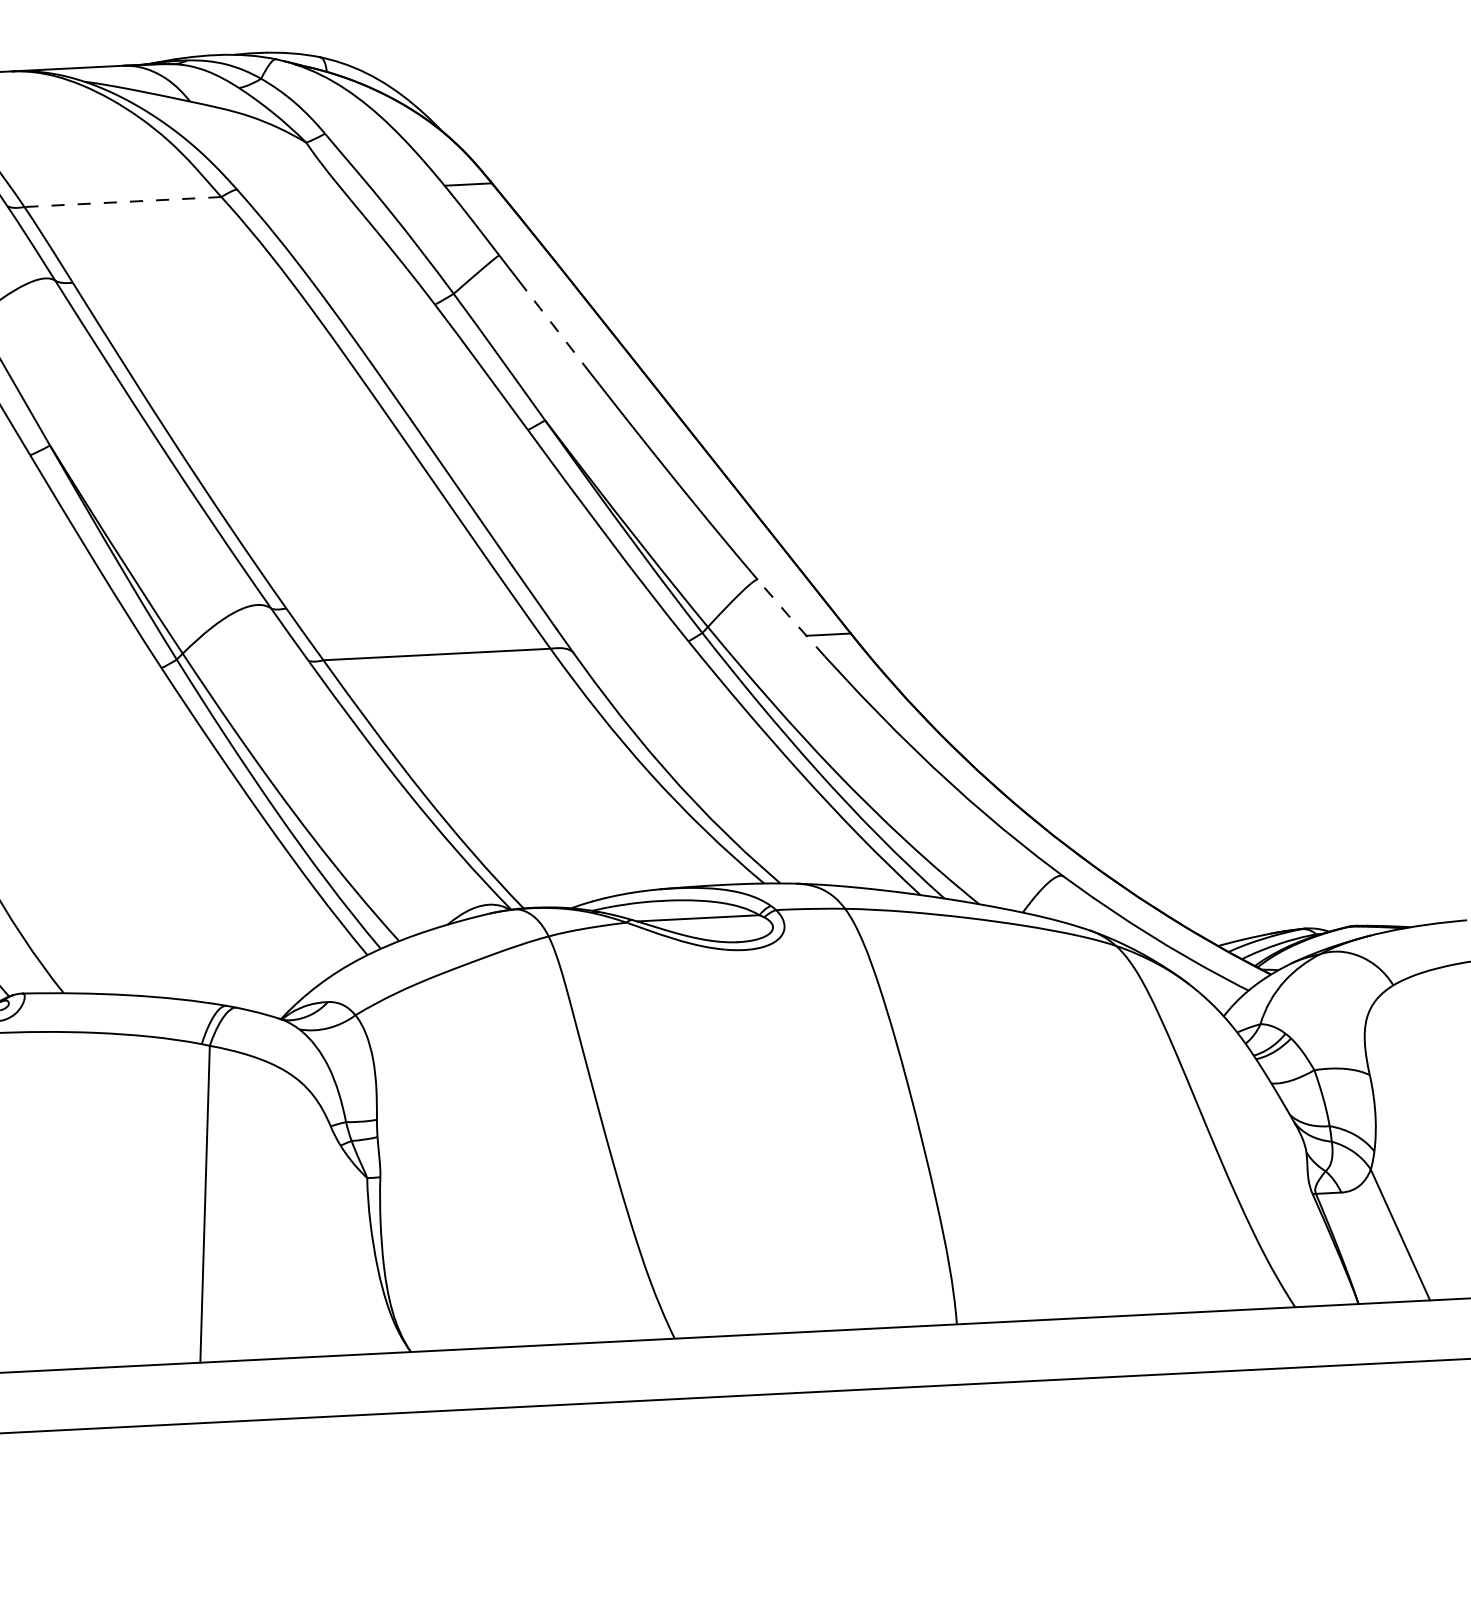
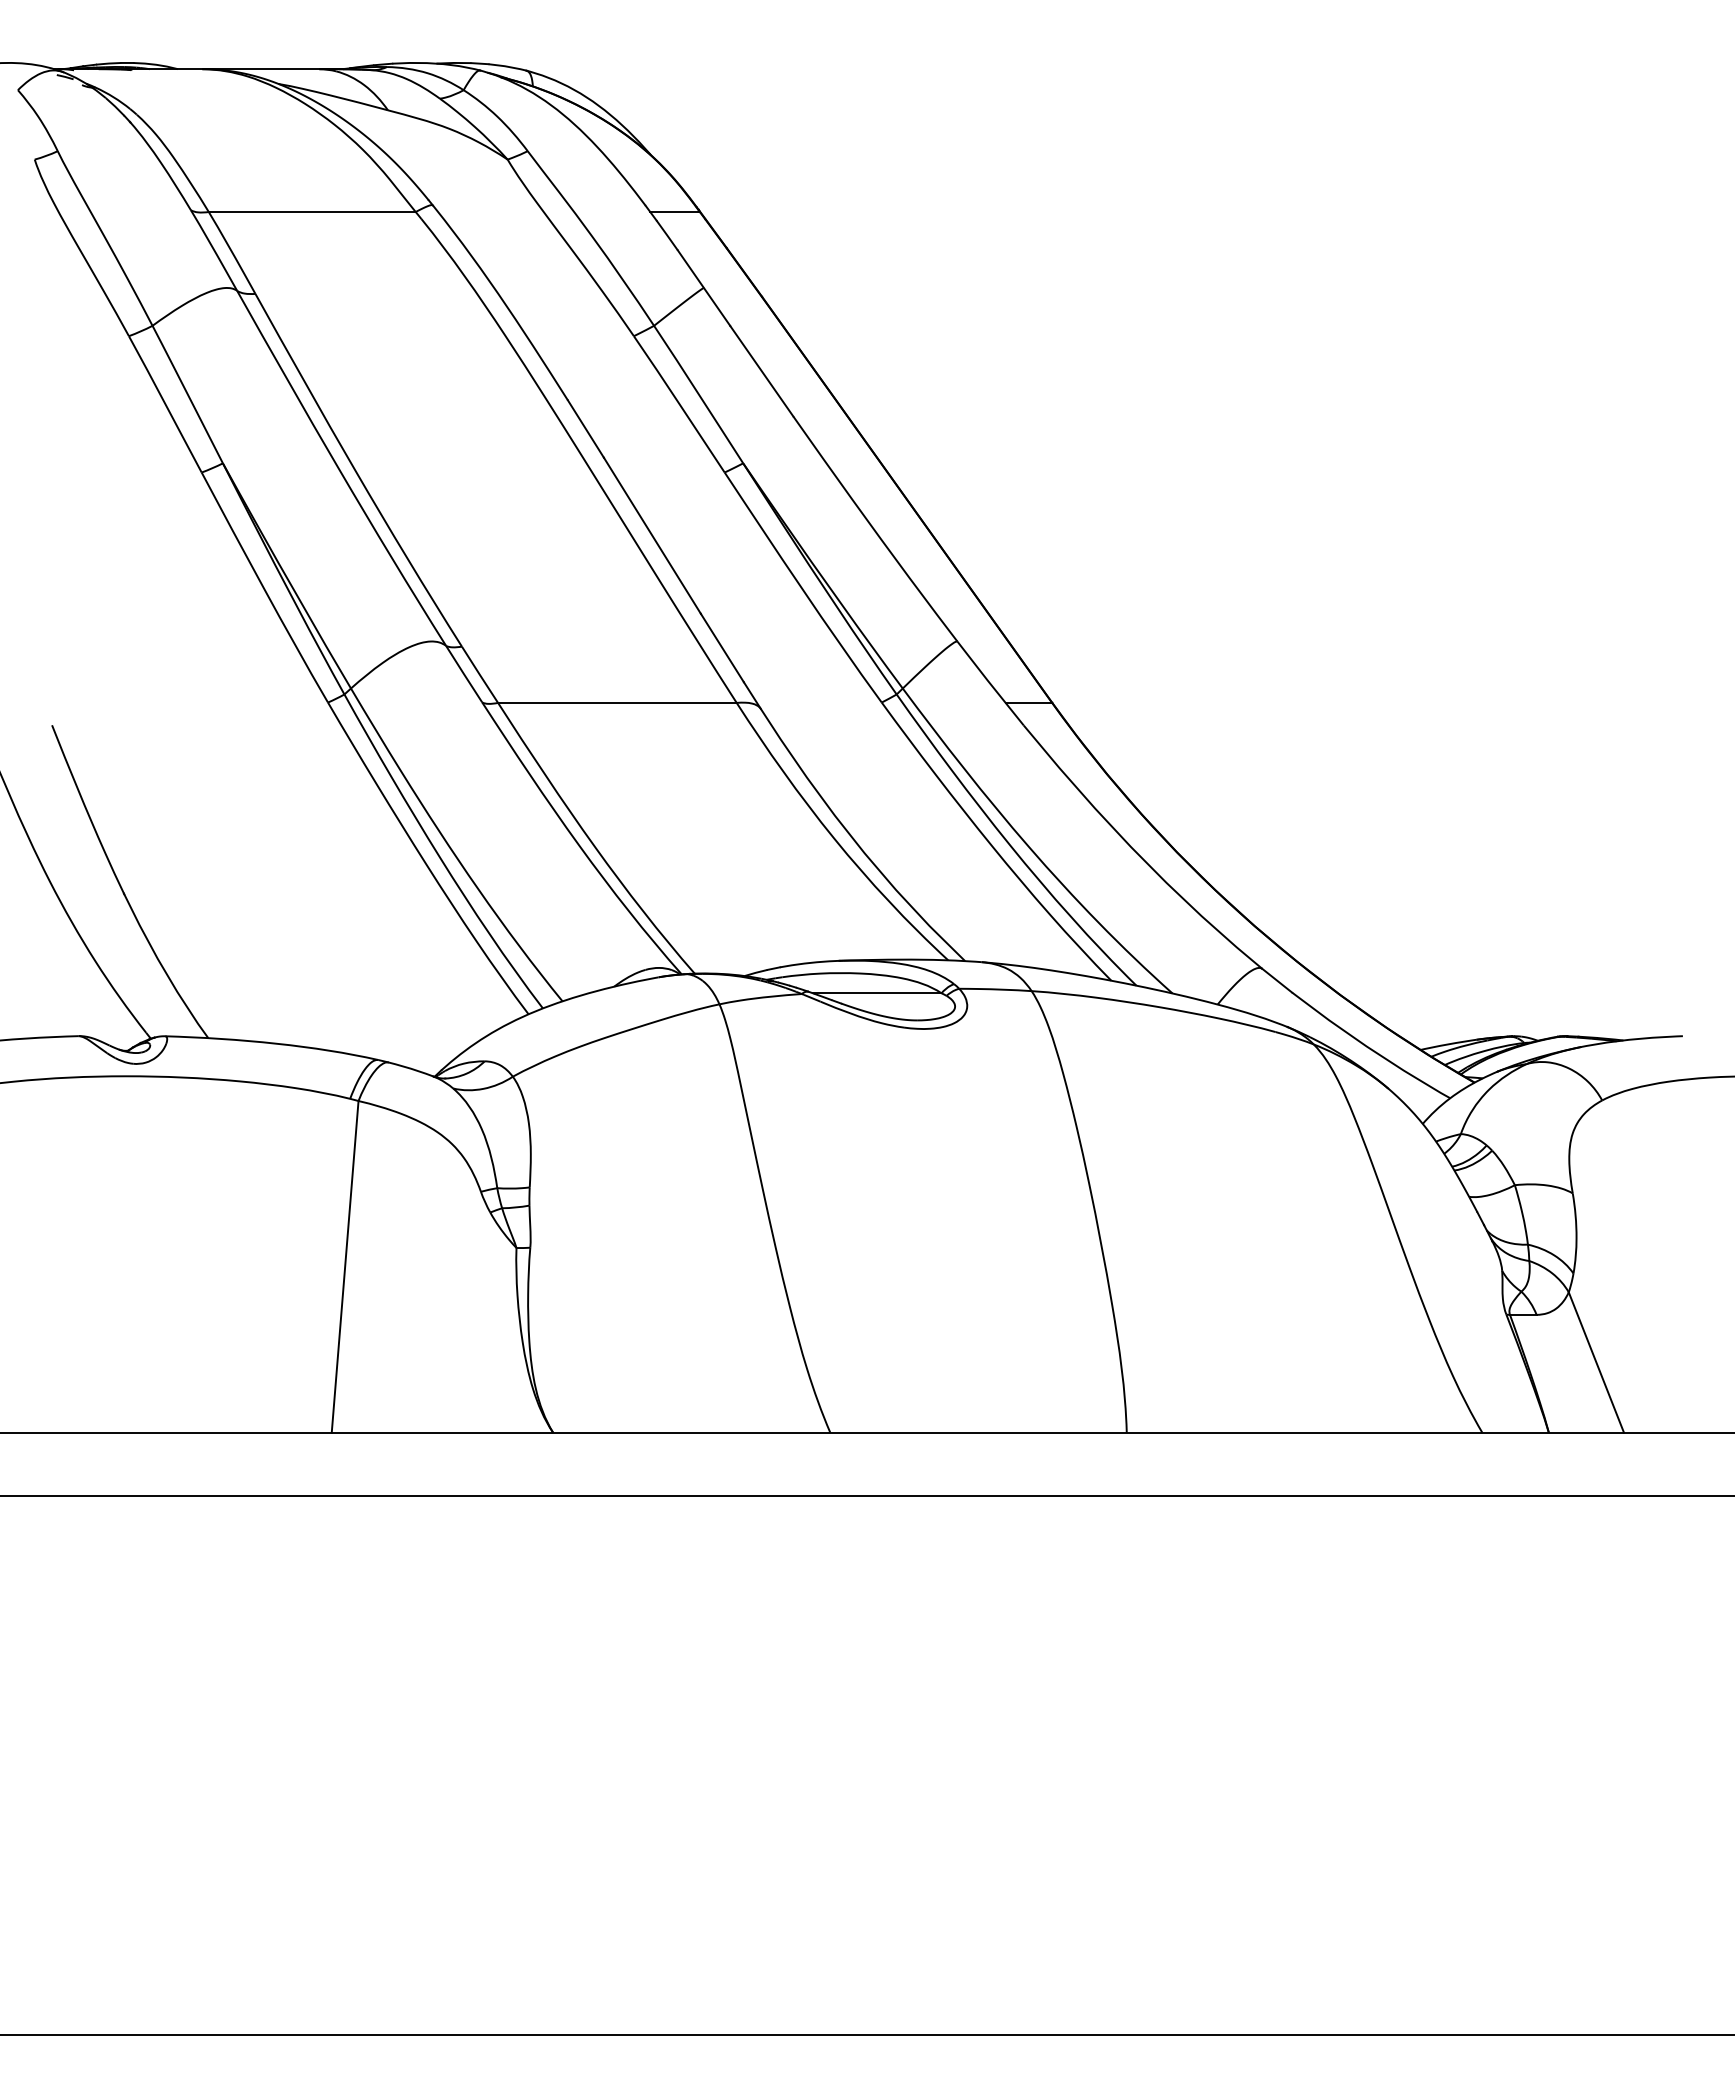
line: (122, 202) -> (311, 212), dashed -> solid
line: (558, 331) -> (761, 370), dashed -> solid
line: (790, 618) -> (989, 683), dashed -> solid

